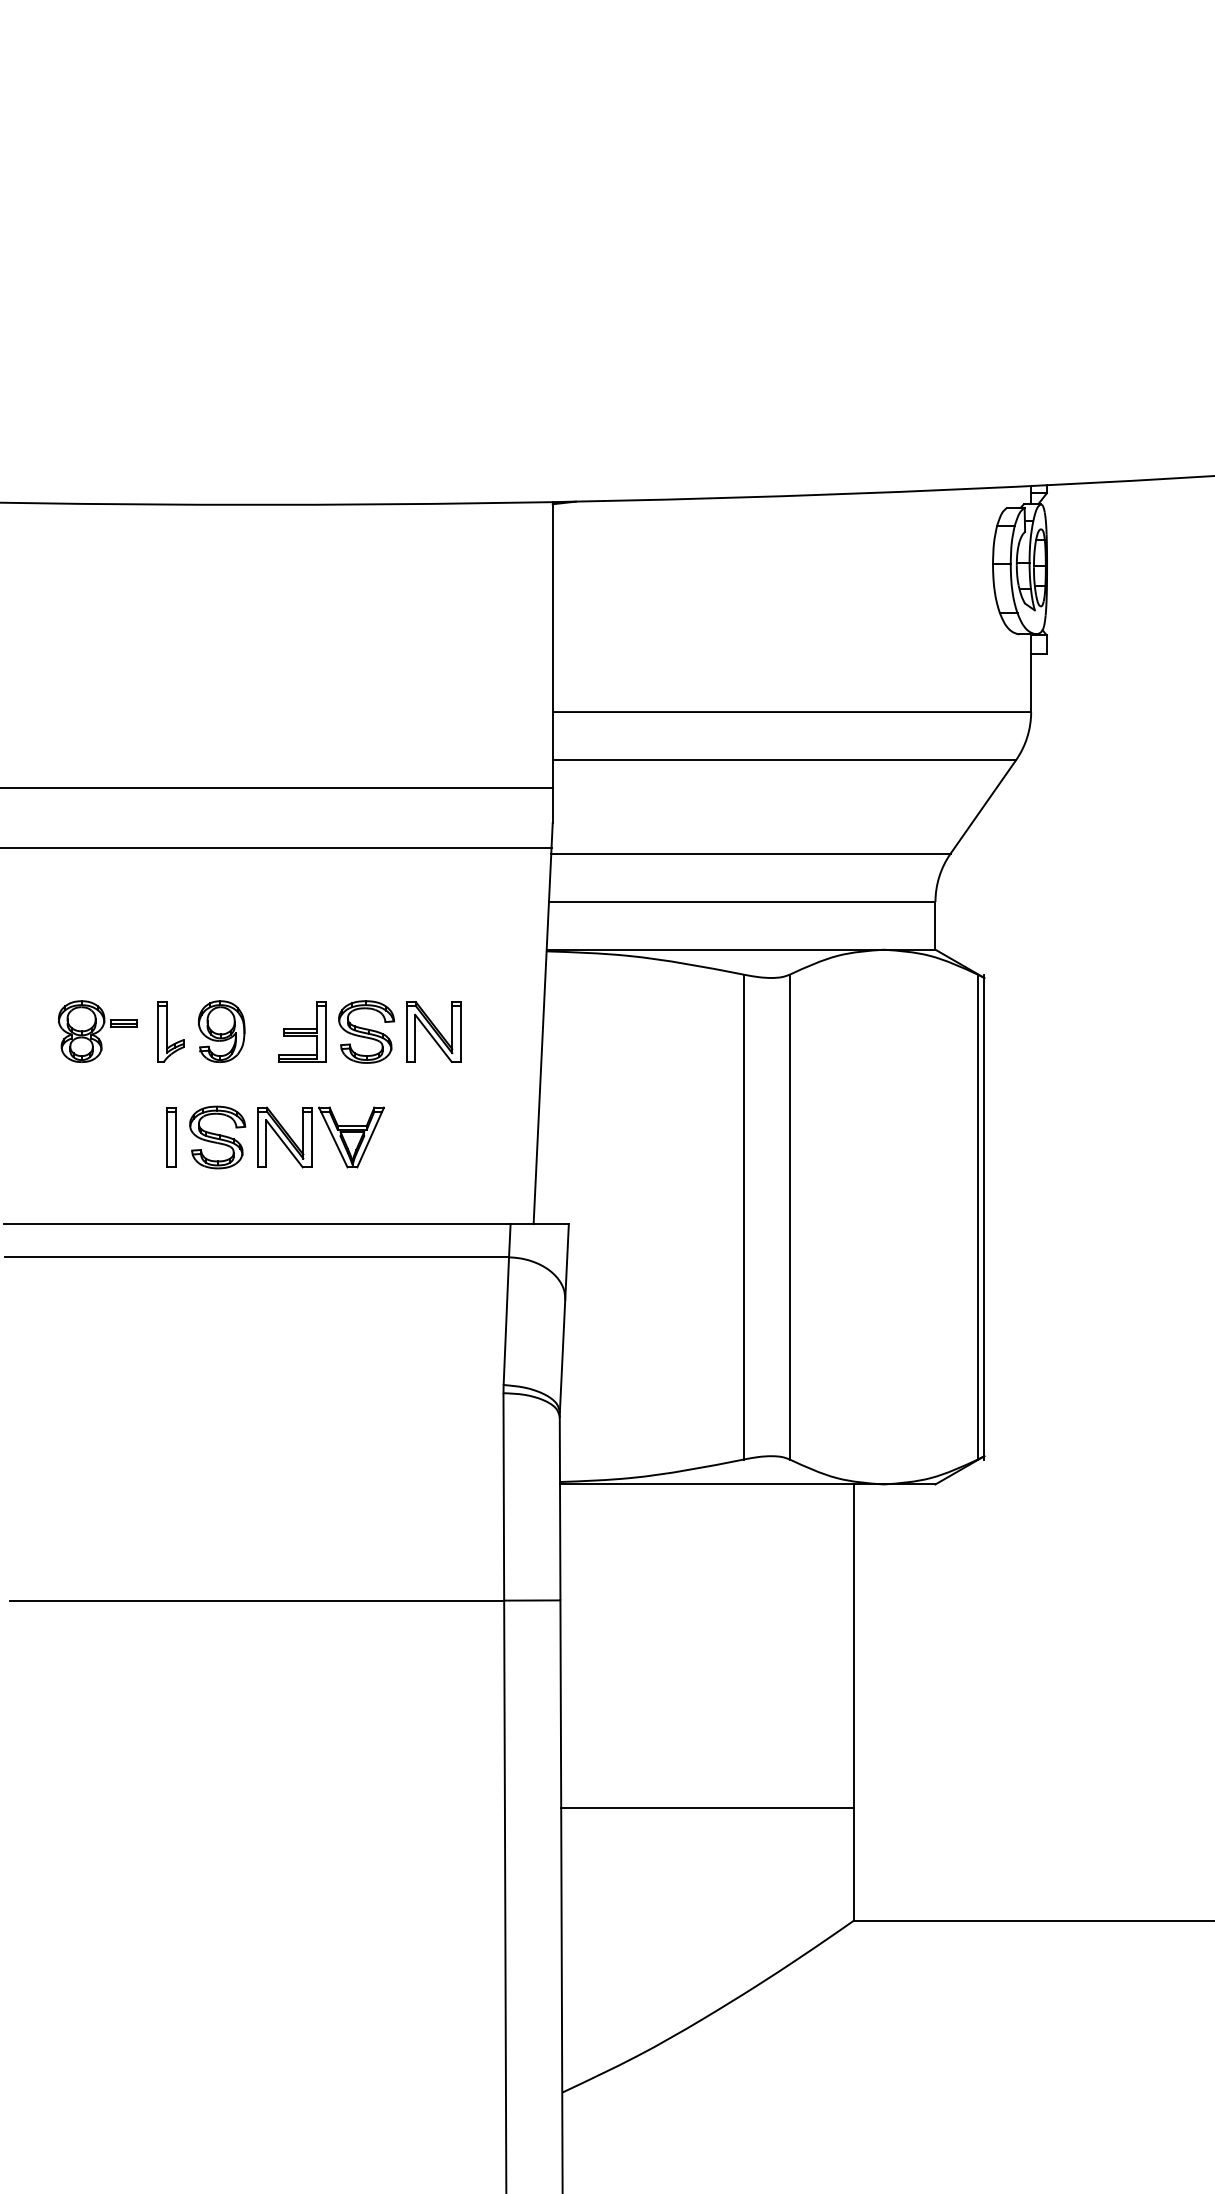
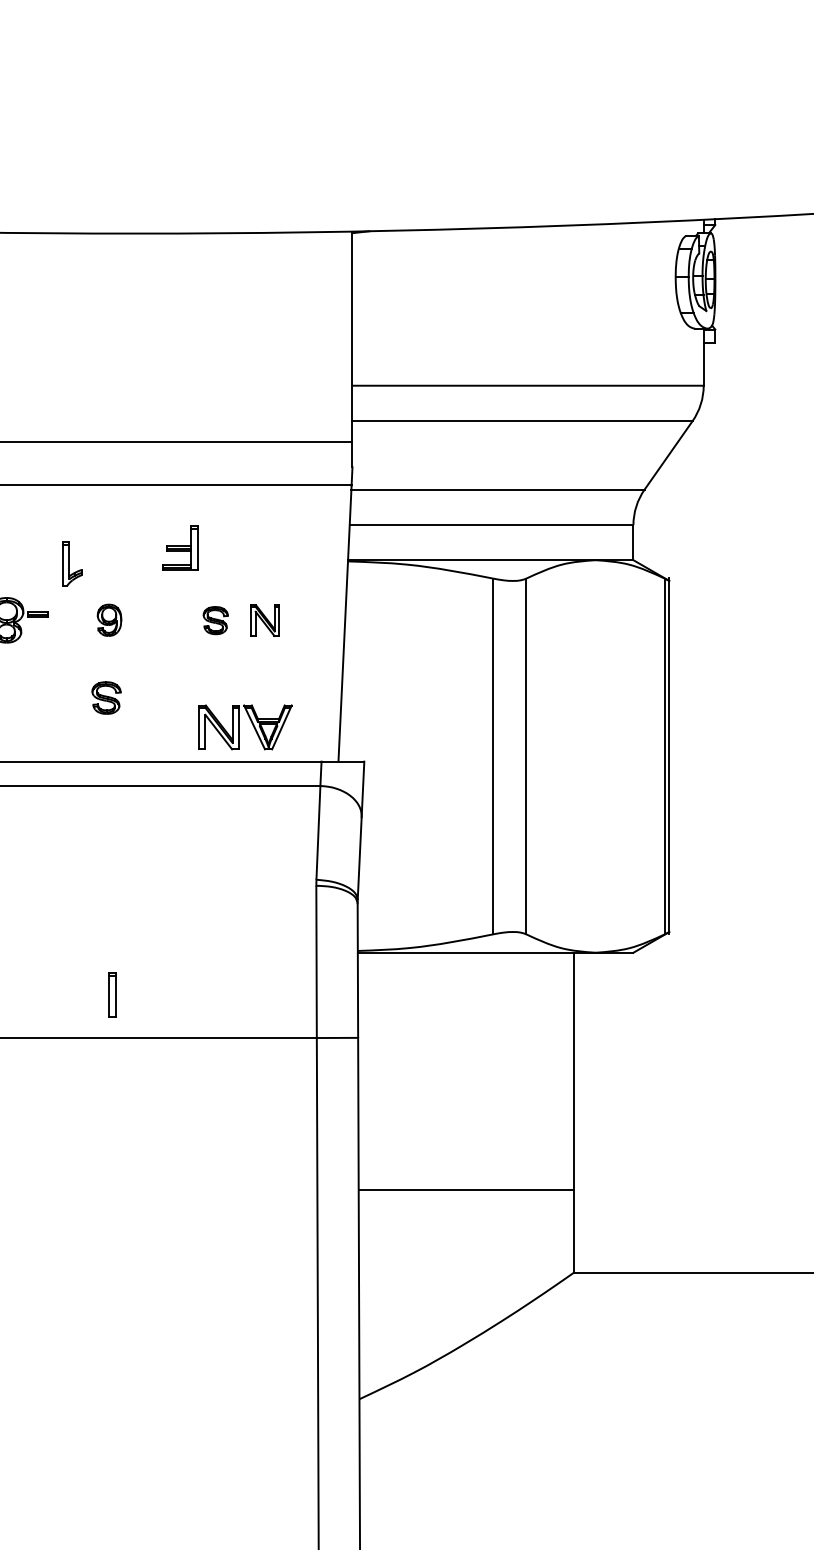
part: (170, 1031) -> (71, 563), moved
part: (221, 1031) -> (109, 620), size x0.7
part: (302, 1031) -> (180, 547), moved
part: (366, 1031) -> (215, 620), size x0.6
part: (433, 1031) -> (264, 620), size x0.7
part: (171, 1137) -> (113, 994), moved
part: (217, 1137) -> (106, 698), size x0.7
part: (312, 1137) -> (239, 727), moved

